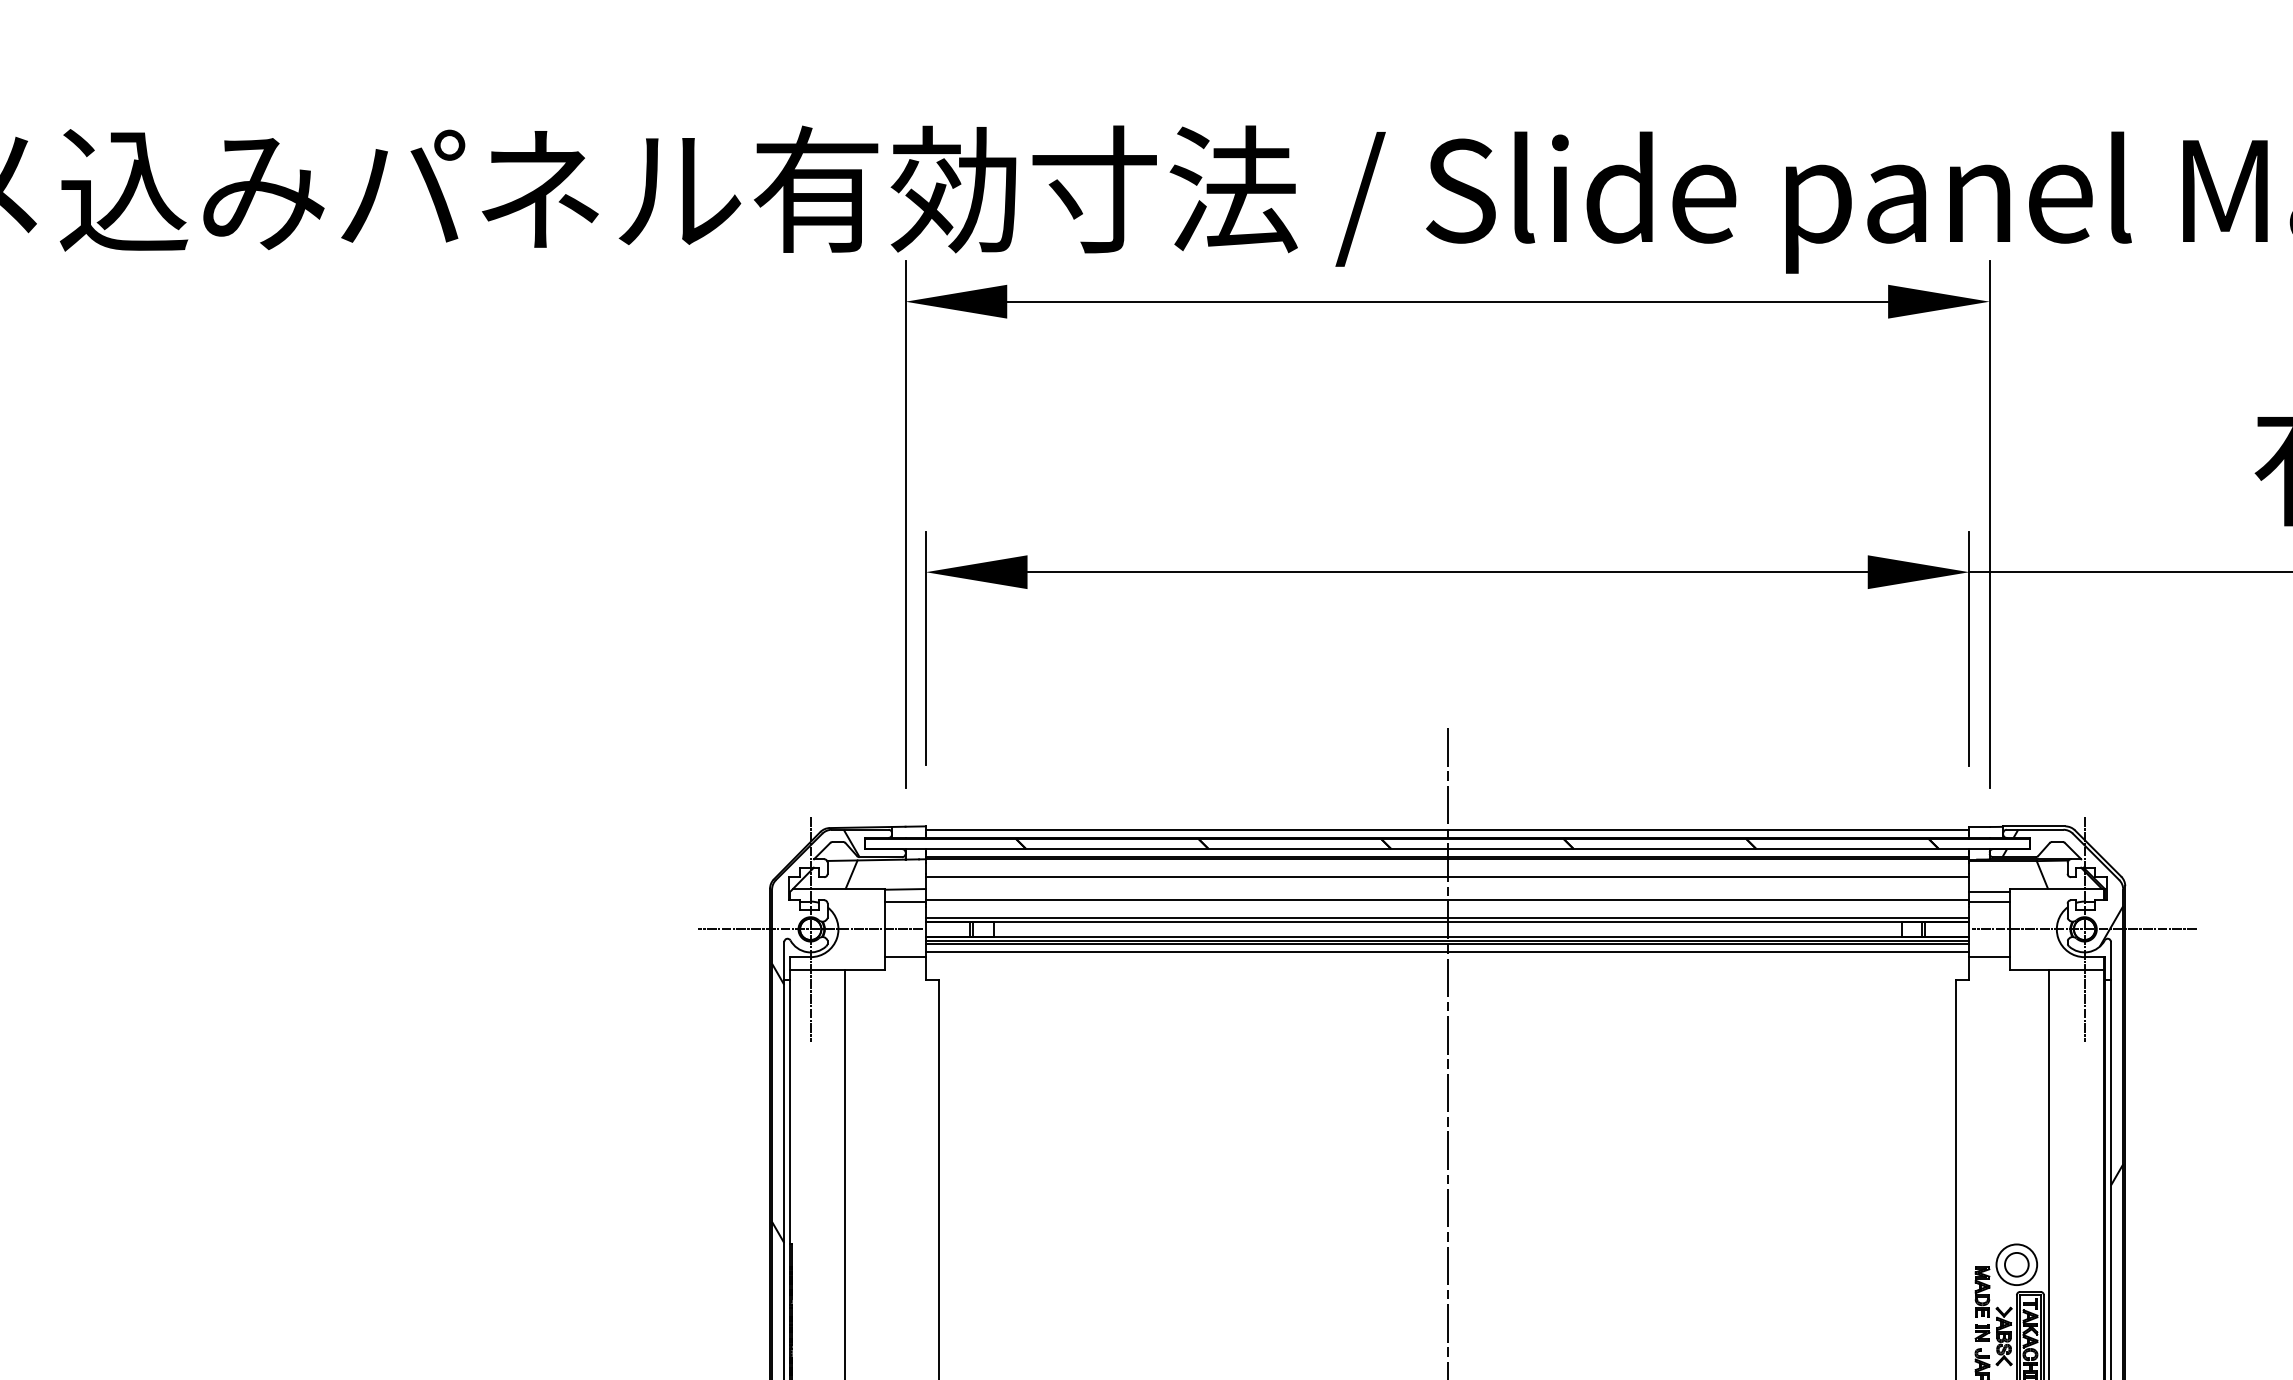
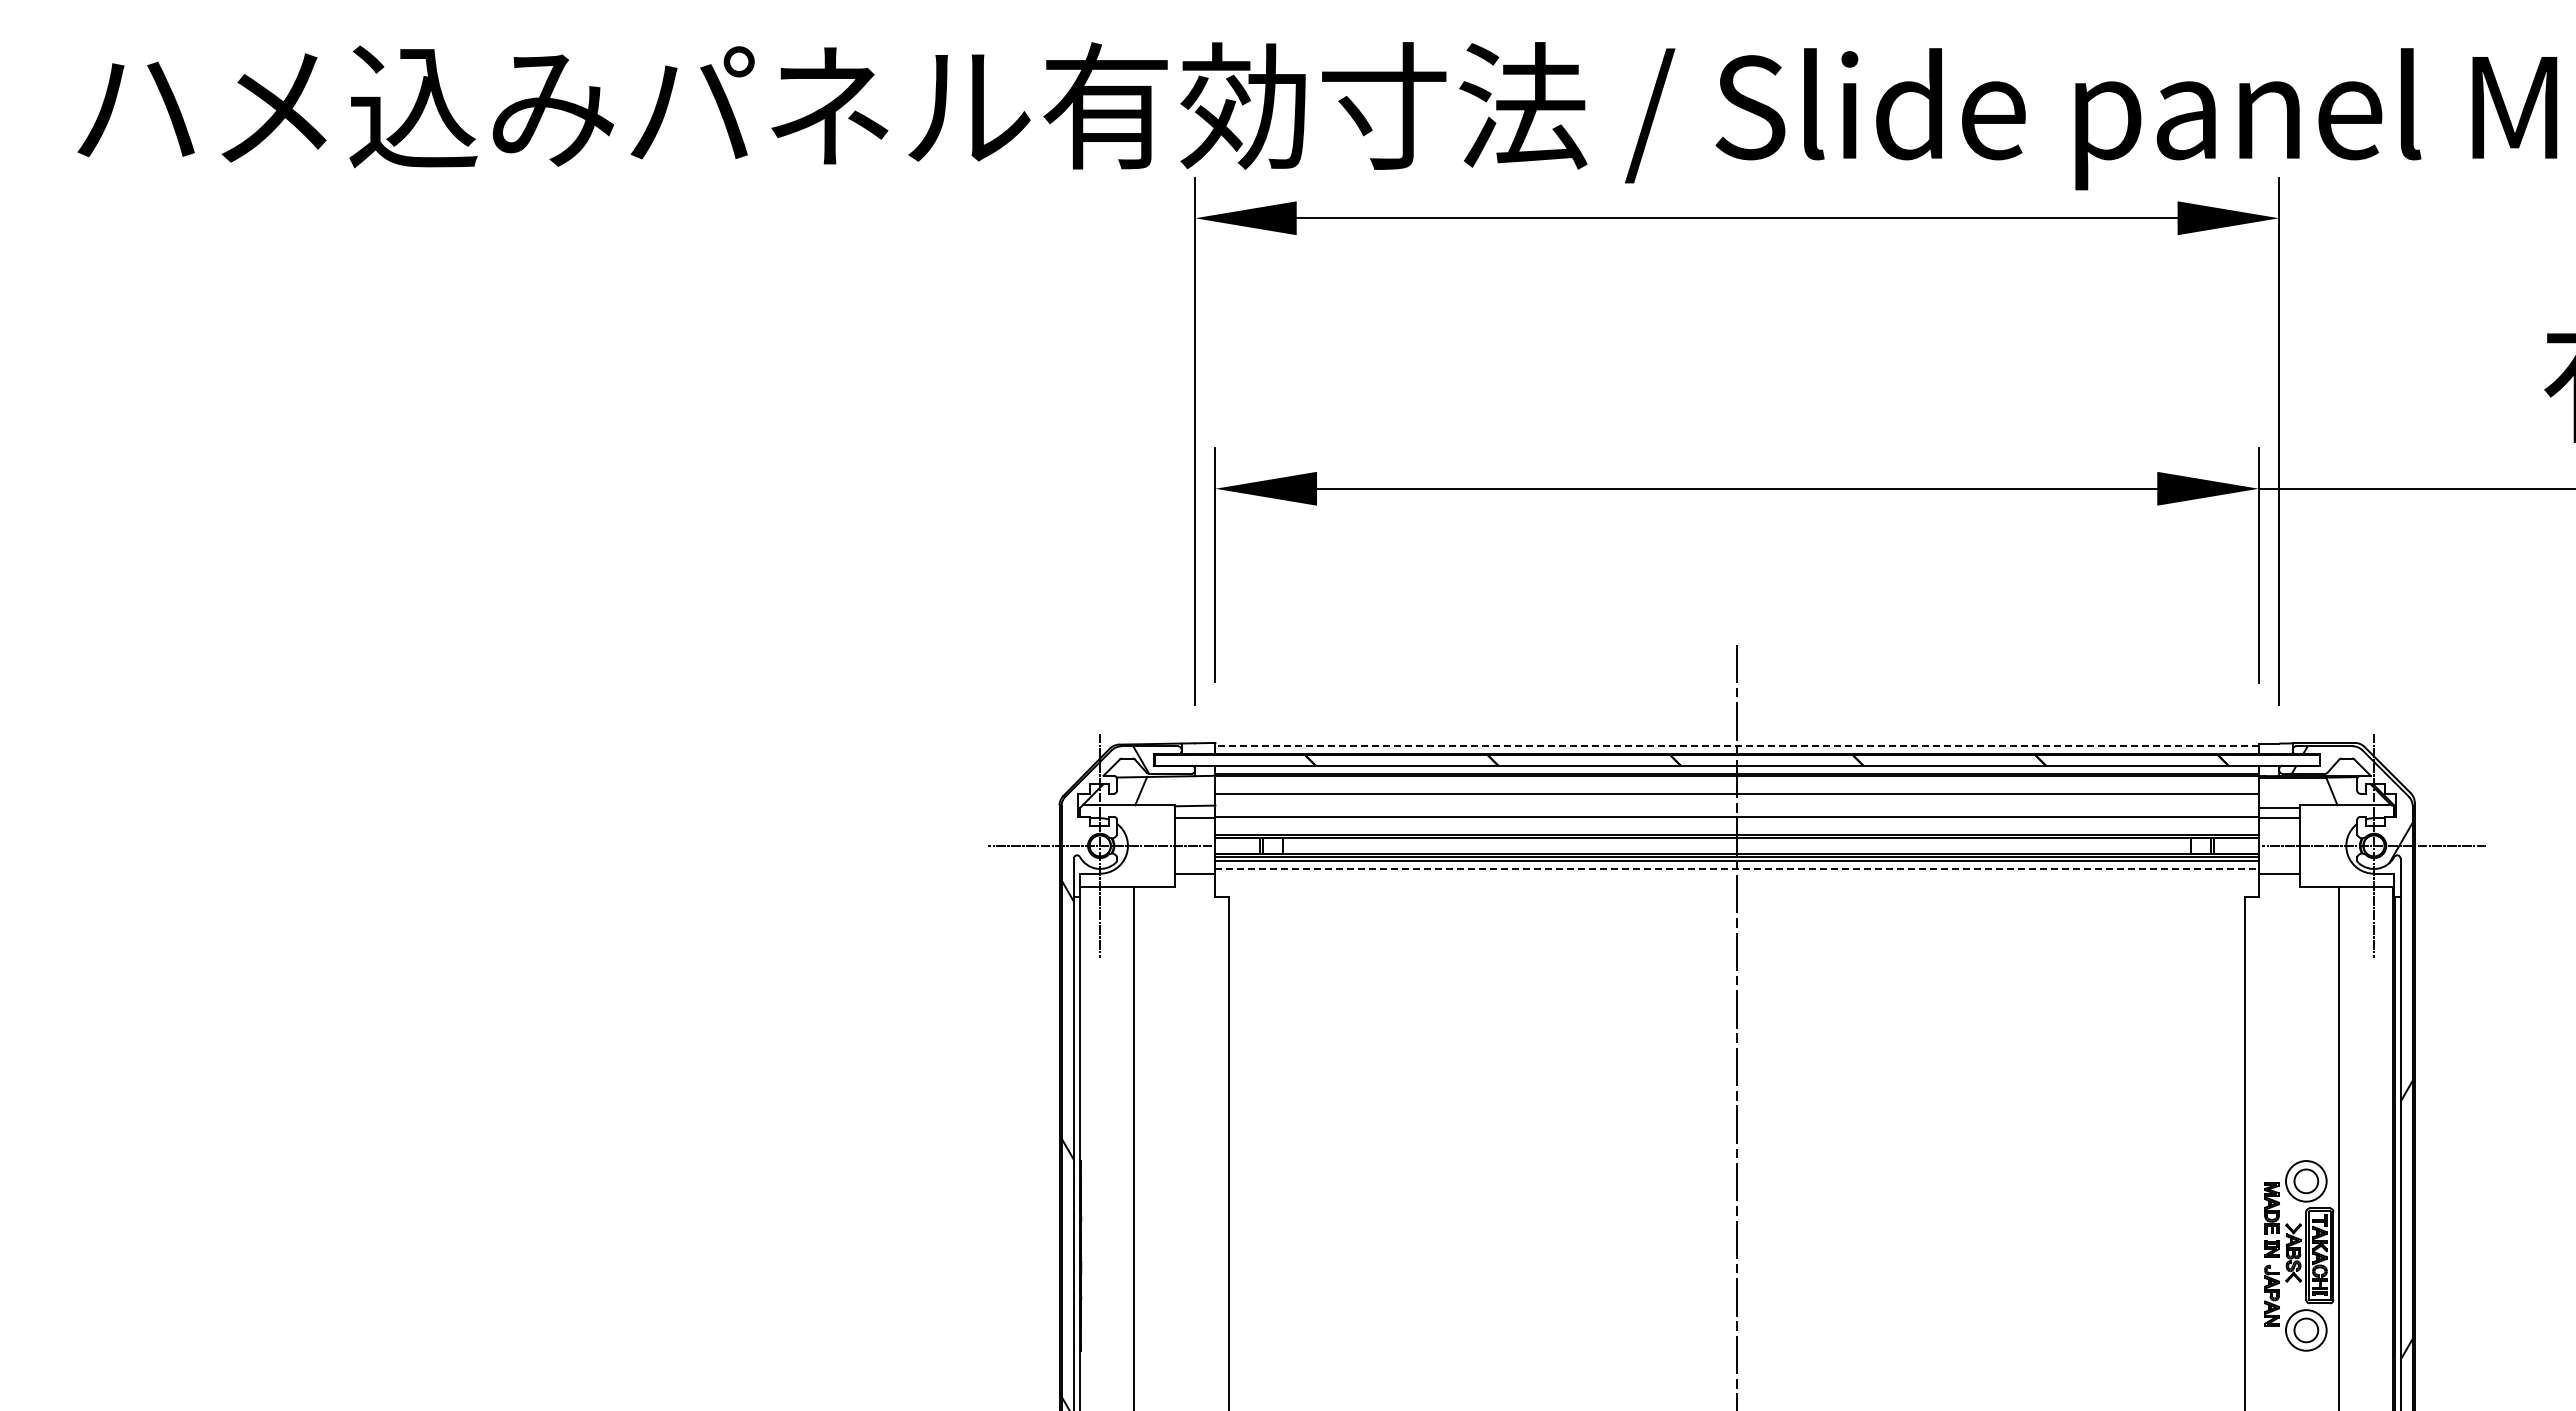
line: (1448, 829) -> (1737, 746), solid -> dashed
line: (1448, 951) -> (1737, 868), solid -> dashed

